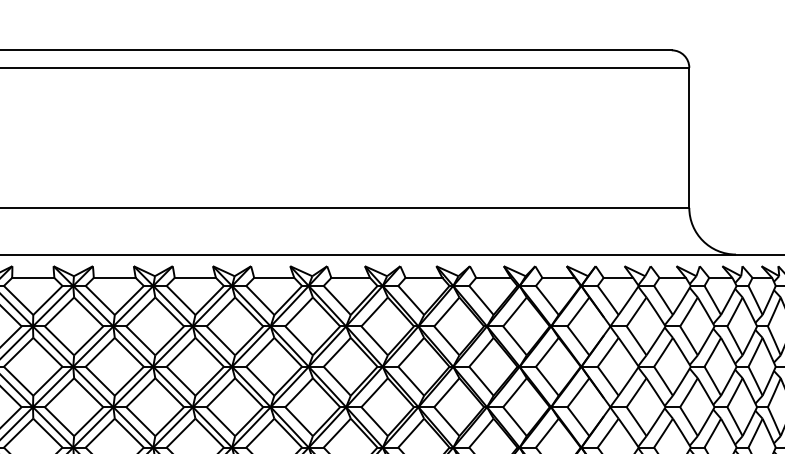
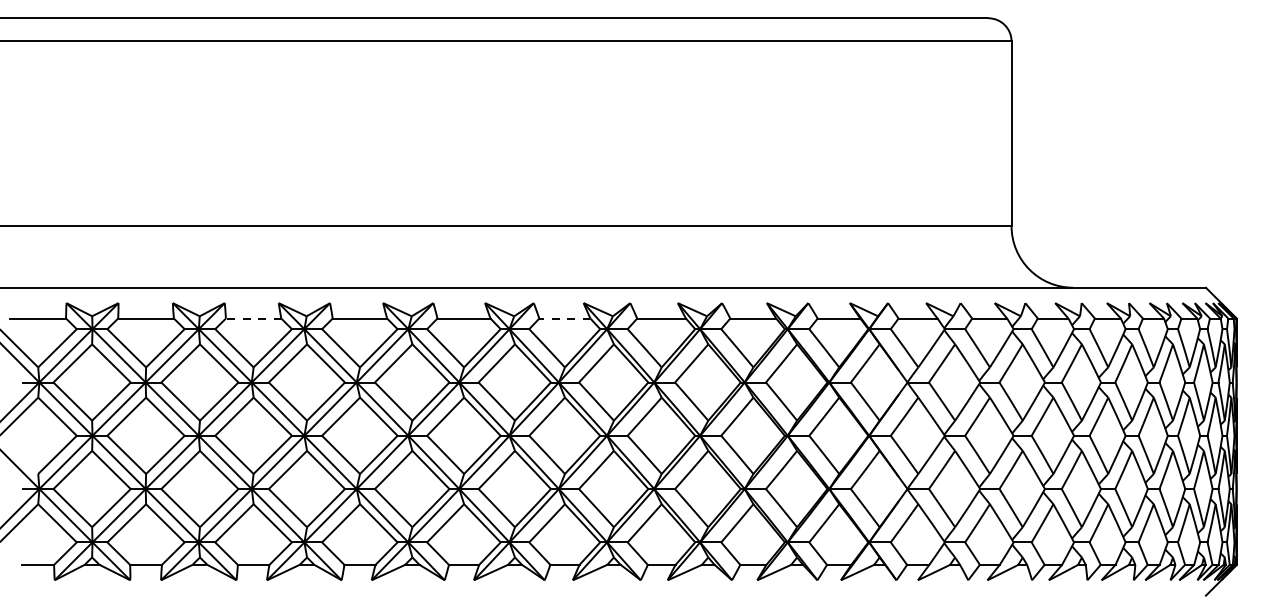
line: (114, 277) -> (253, 318), solid -> dashed
line: (350, 277) -> (564, 318), solid -> dashed

